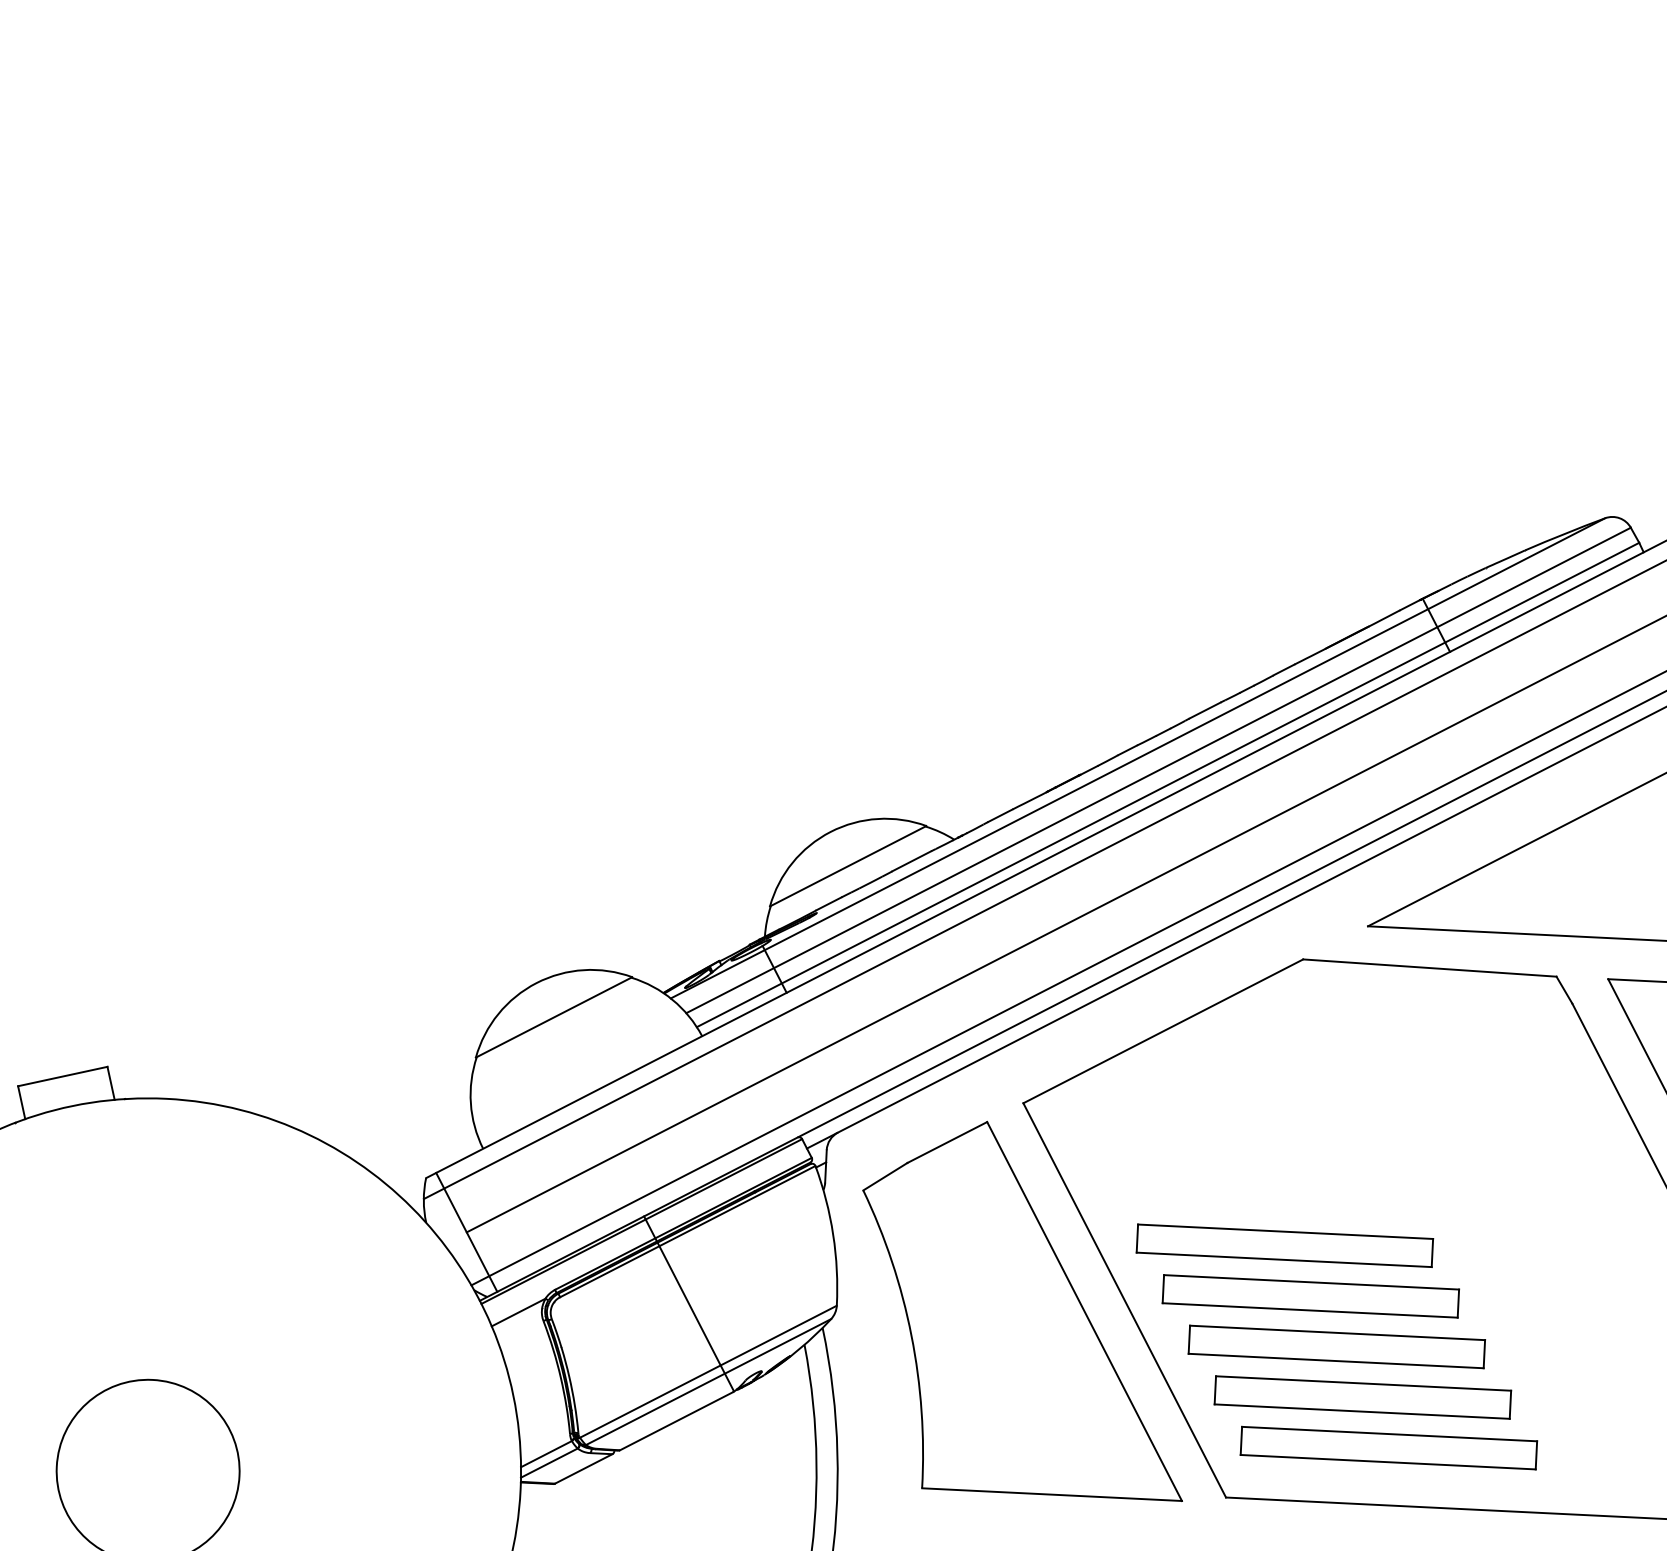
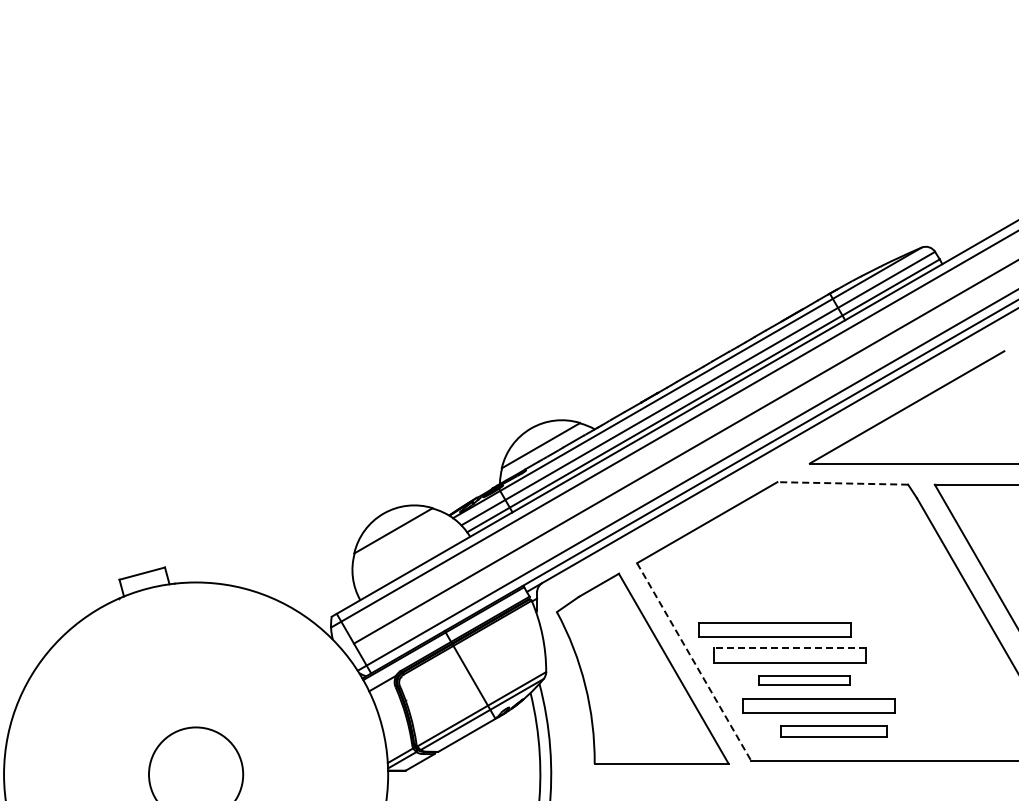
line: (1429, 968) -> (842, 483), solid -> dashed
line: (1310, 1283) -> (789, 648), solid -> dashed
line: (1125, 1301) -> (694, 662), solid -> dashed
part: (1336, 1346) -> (804, 680), size x0.6
part: (1388, 1448) -> (833, 731), size x0.7

